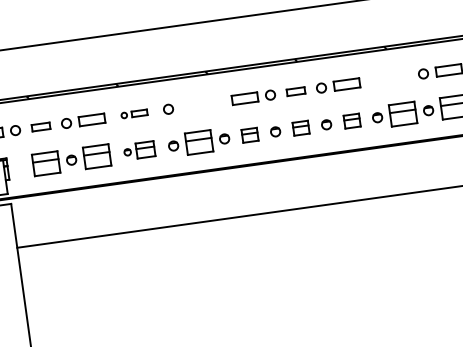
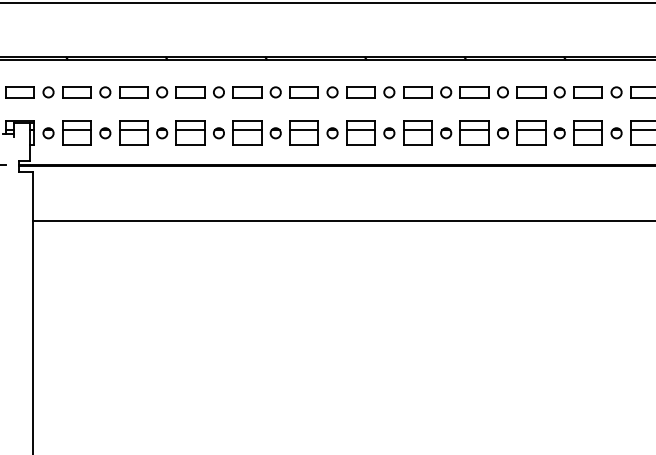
part: (388, 78) -> (464, 92), added
part: (295, 91) -> (360, 92), size x1.43
part: (202, 104) -> (256, 92), added
part: (134, 114) -> (180, 92), size x1.67
part: (351, 120) -> (417, 132), size x1.67
part: (40, 127) -> (76, 92), size x1.43
part: (300, 127) -> (360, 132), size x1.67
part: (249, 134) -> (303, 132), size x1.67
part: (139, 150) -> (180, 132), size x1.43
circle: (20, 167) -> (48, 133), added

